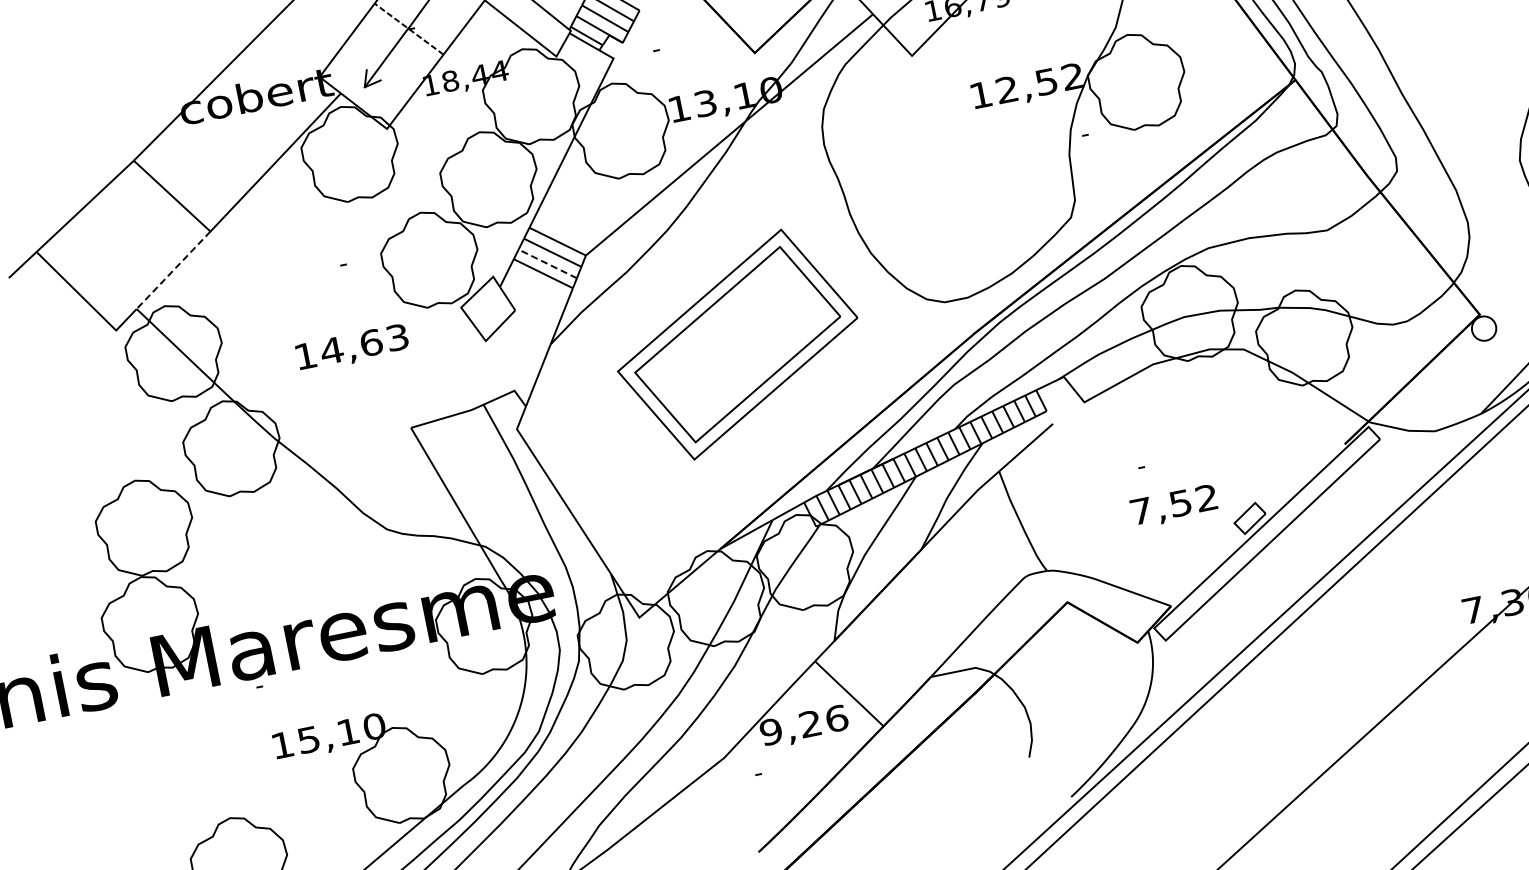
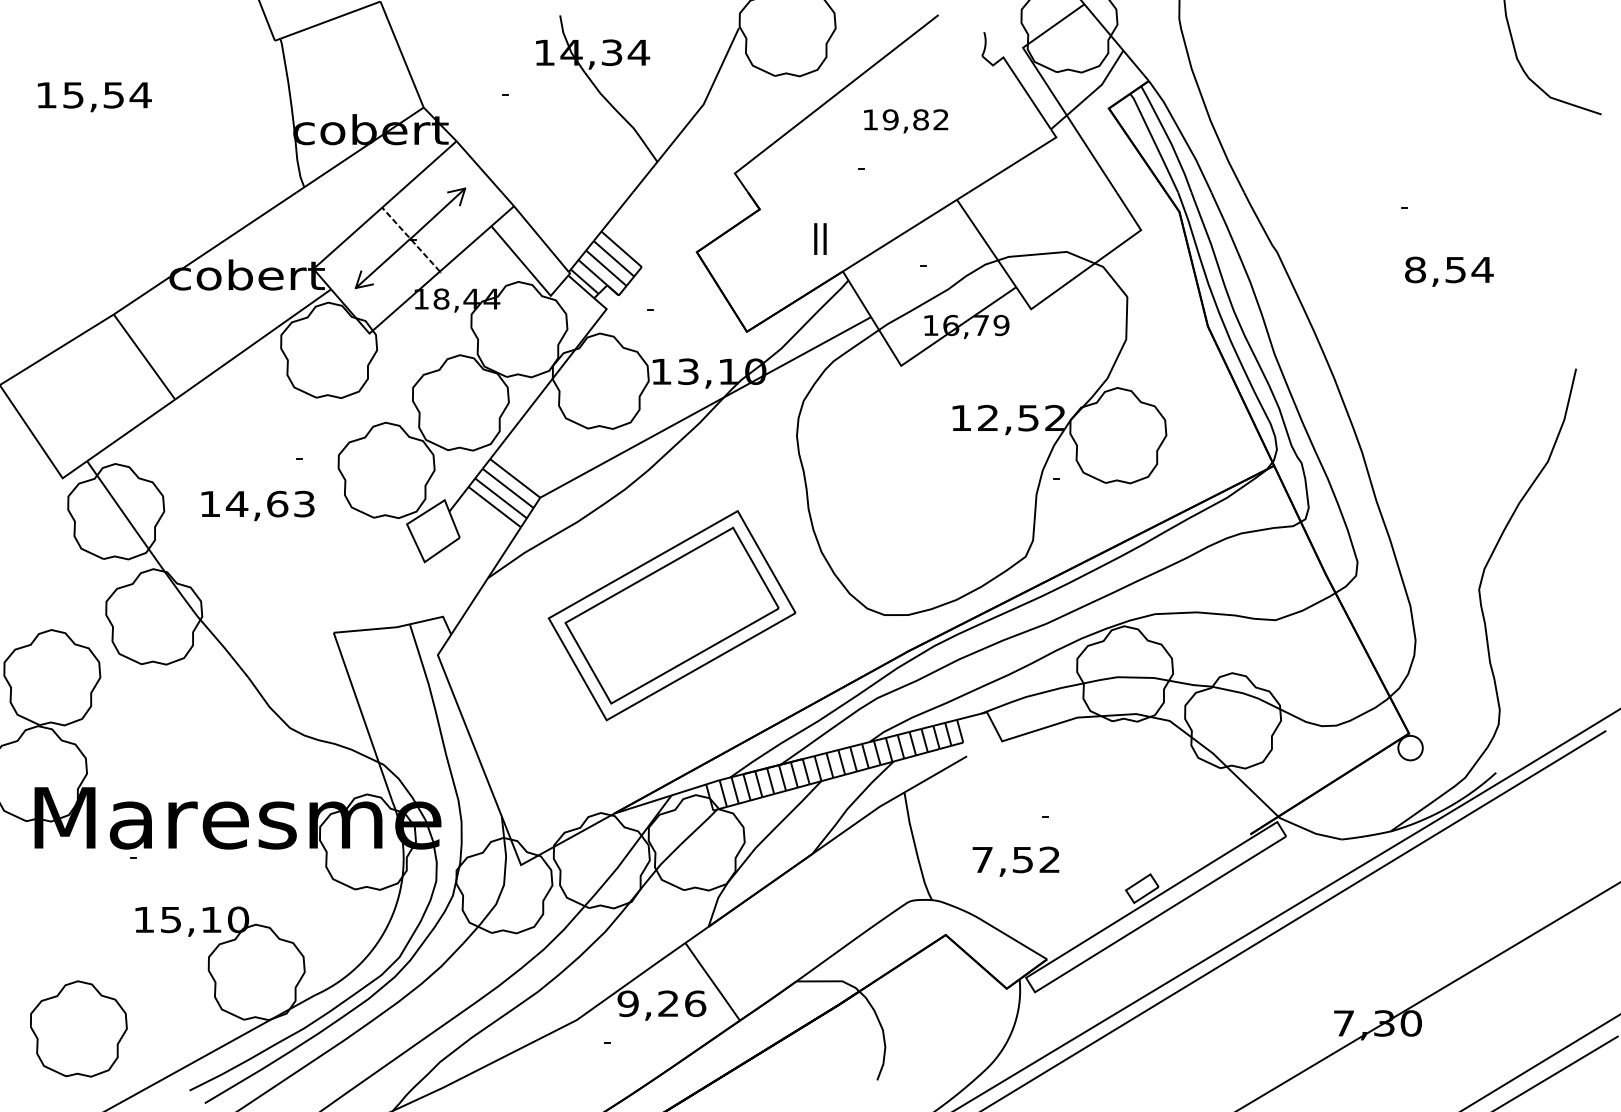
line: (548, 263) -> (501, 498), dashed -> solid
line: (173, 270) -> (131, 430), dashed -> solid
text: (352, 348) -> (257, 505), moved
text: (1173, 506) -> (1015, 861), moved

